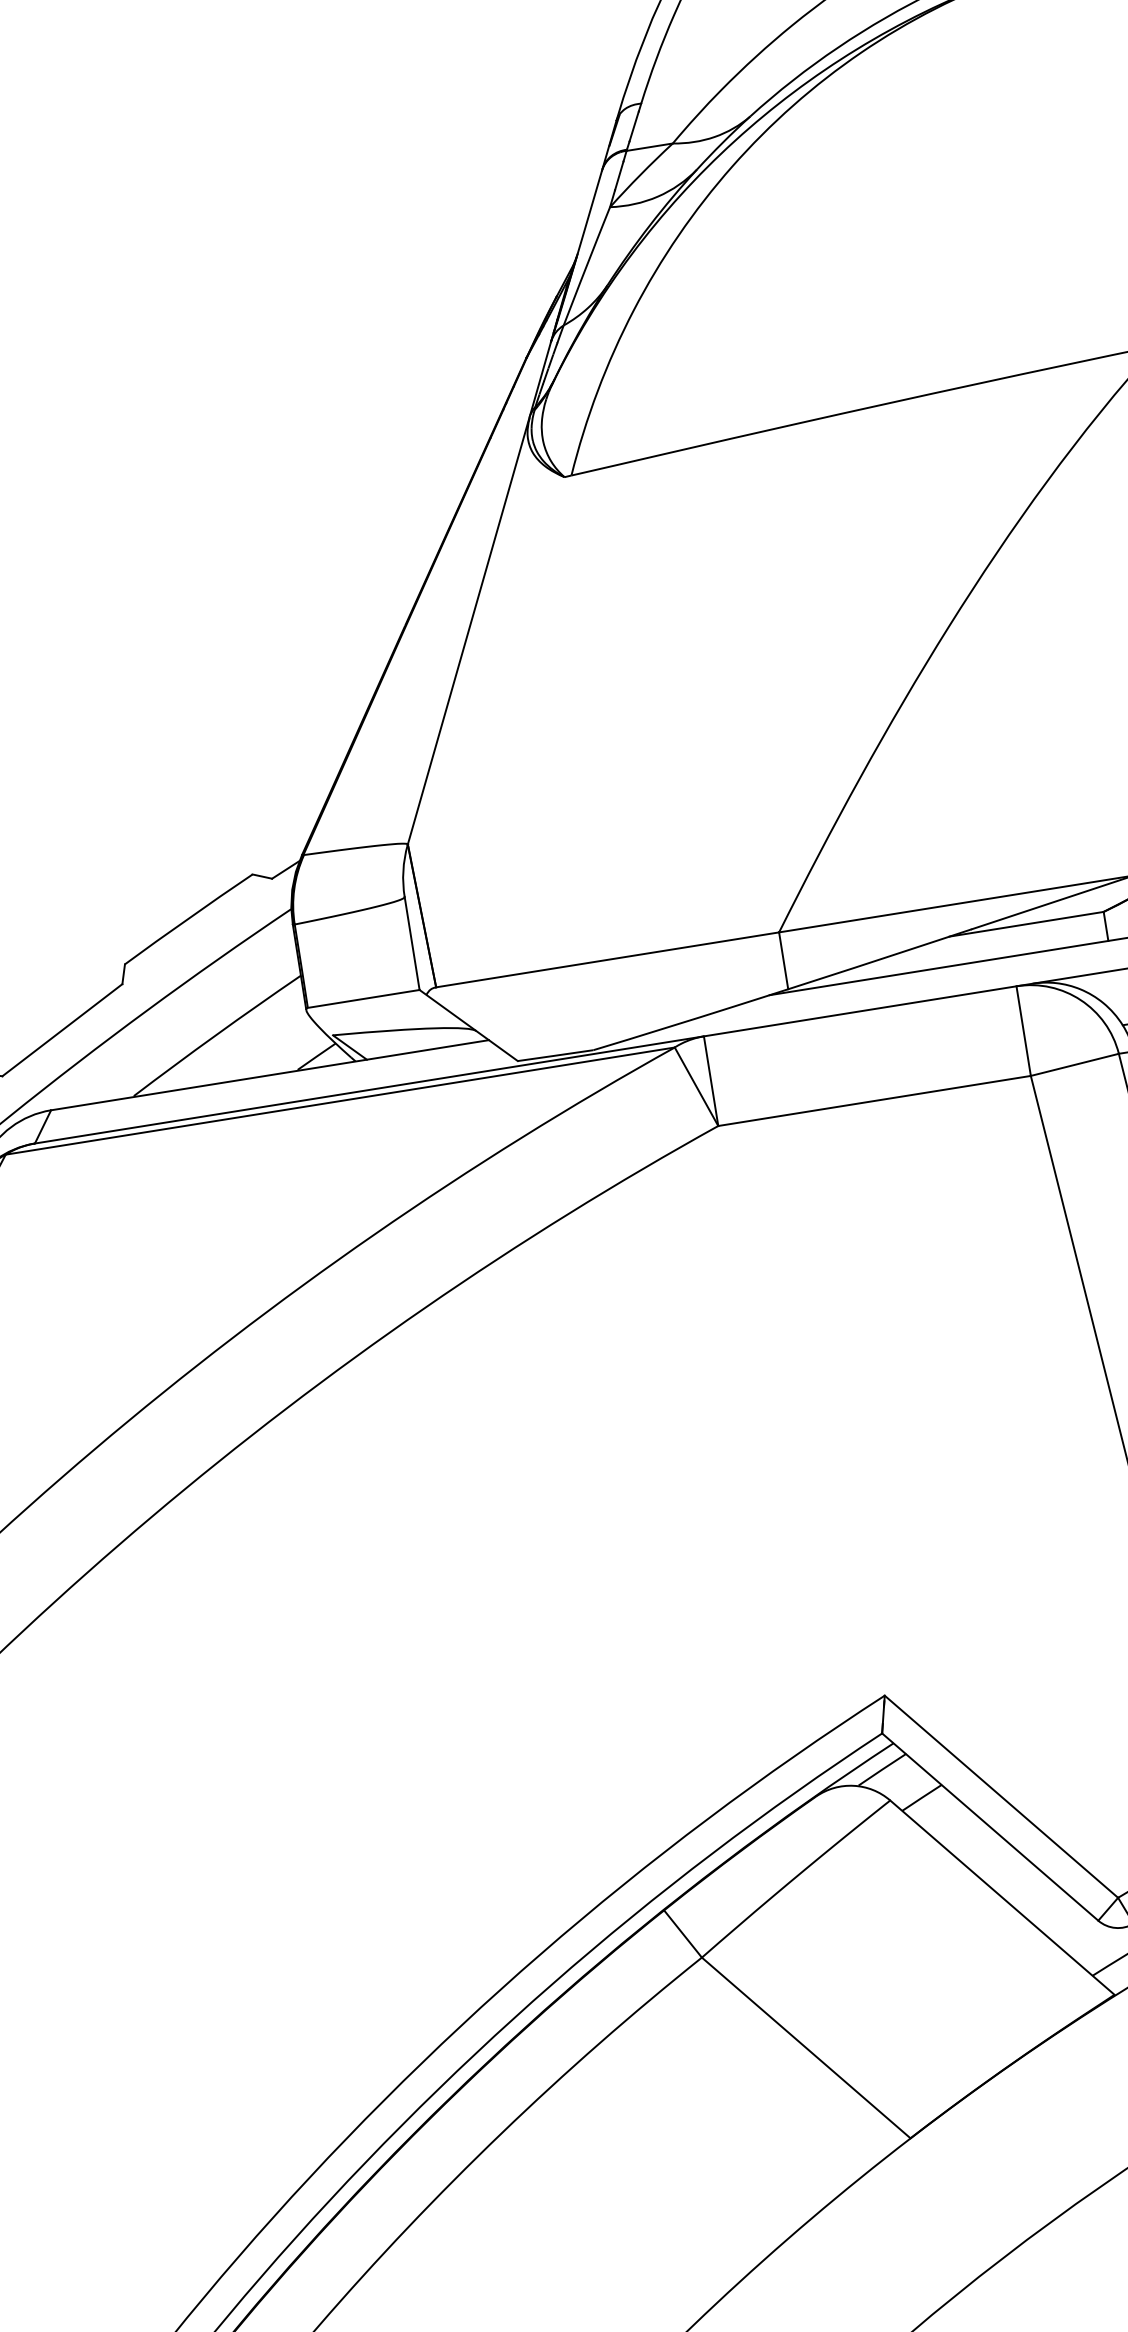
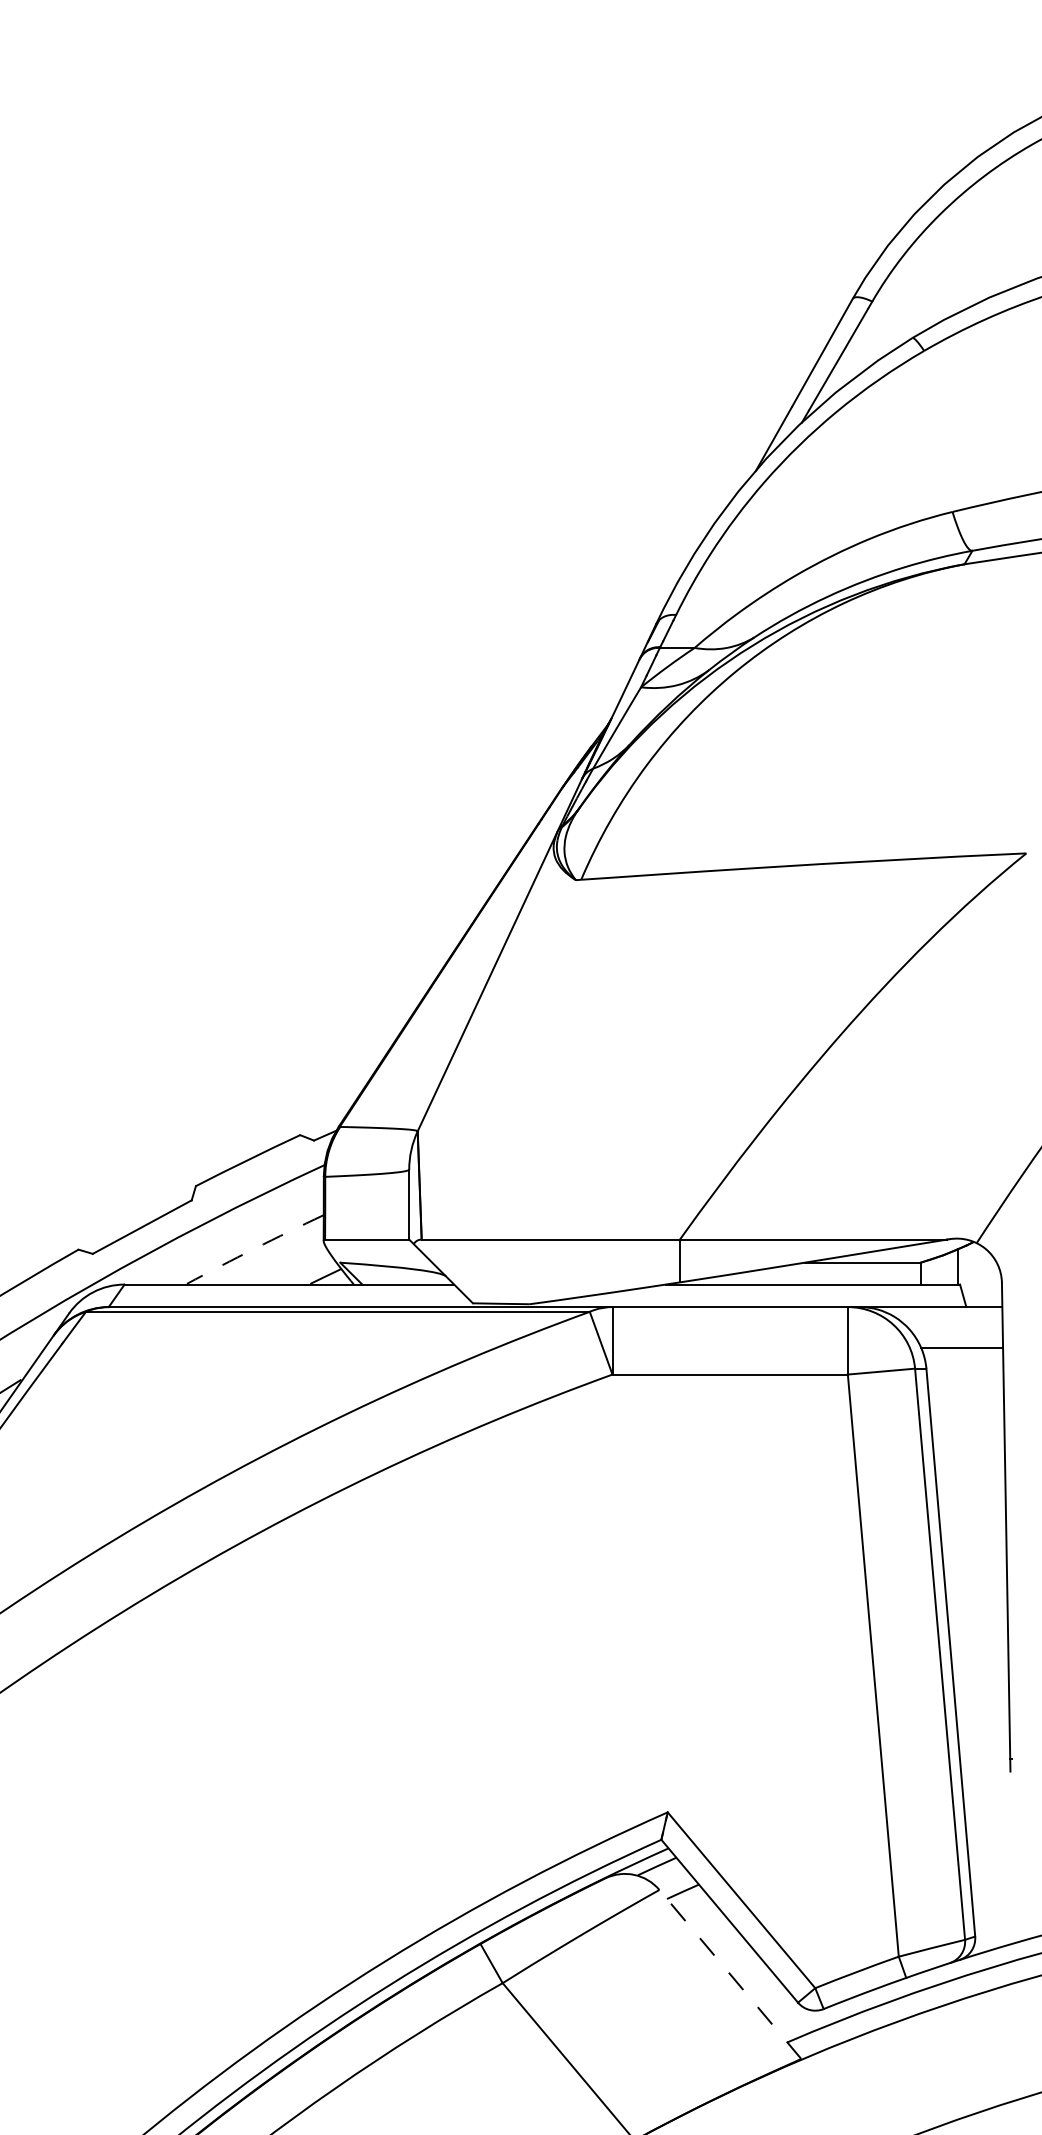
arc: (216, 1034) -> (254, 1248), solid -> dashed
line: (1001, 1897) -> (729, 1974), solid -> dashed

